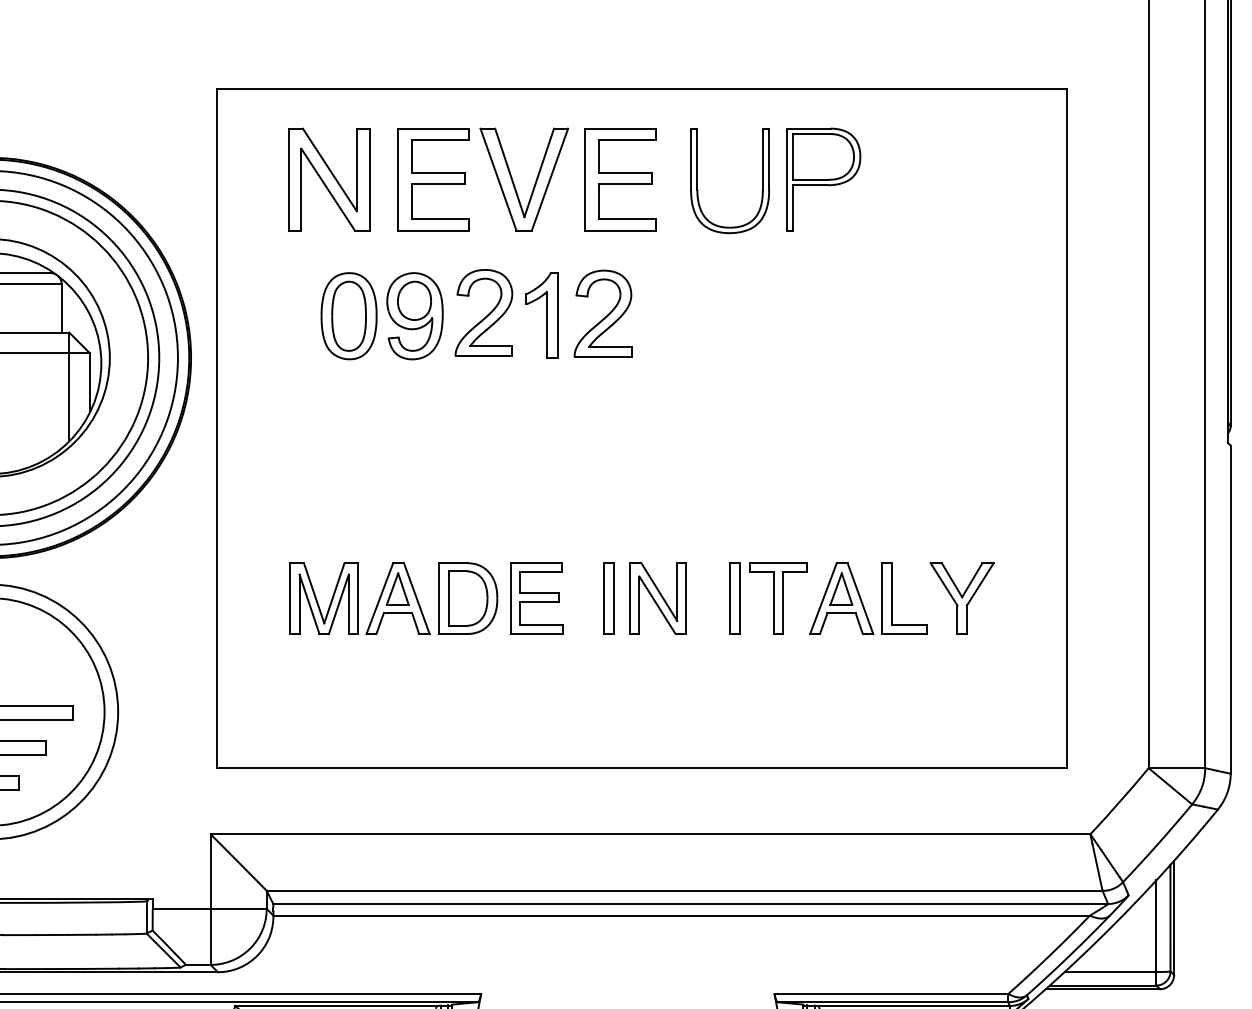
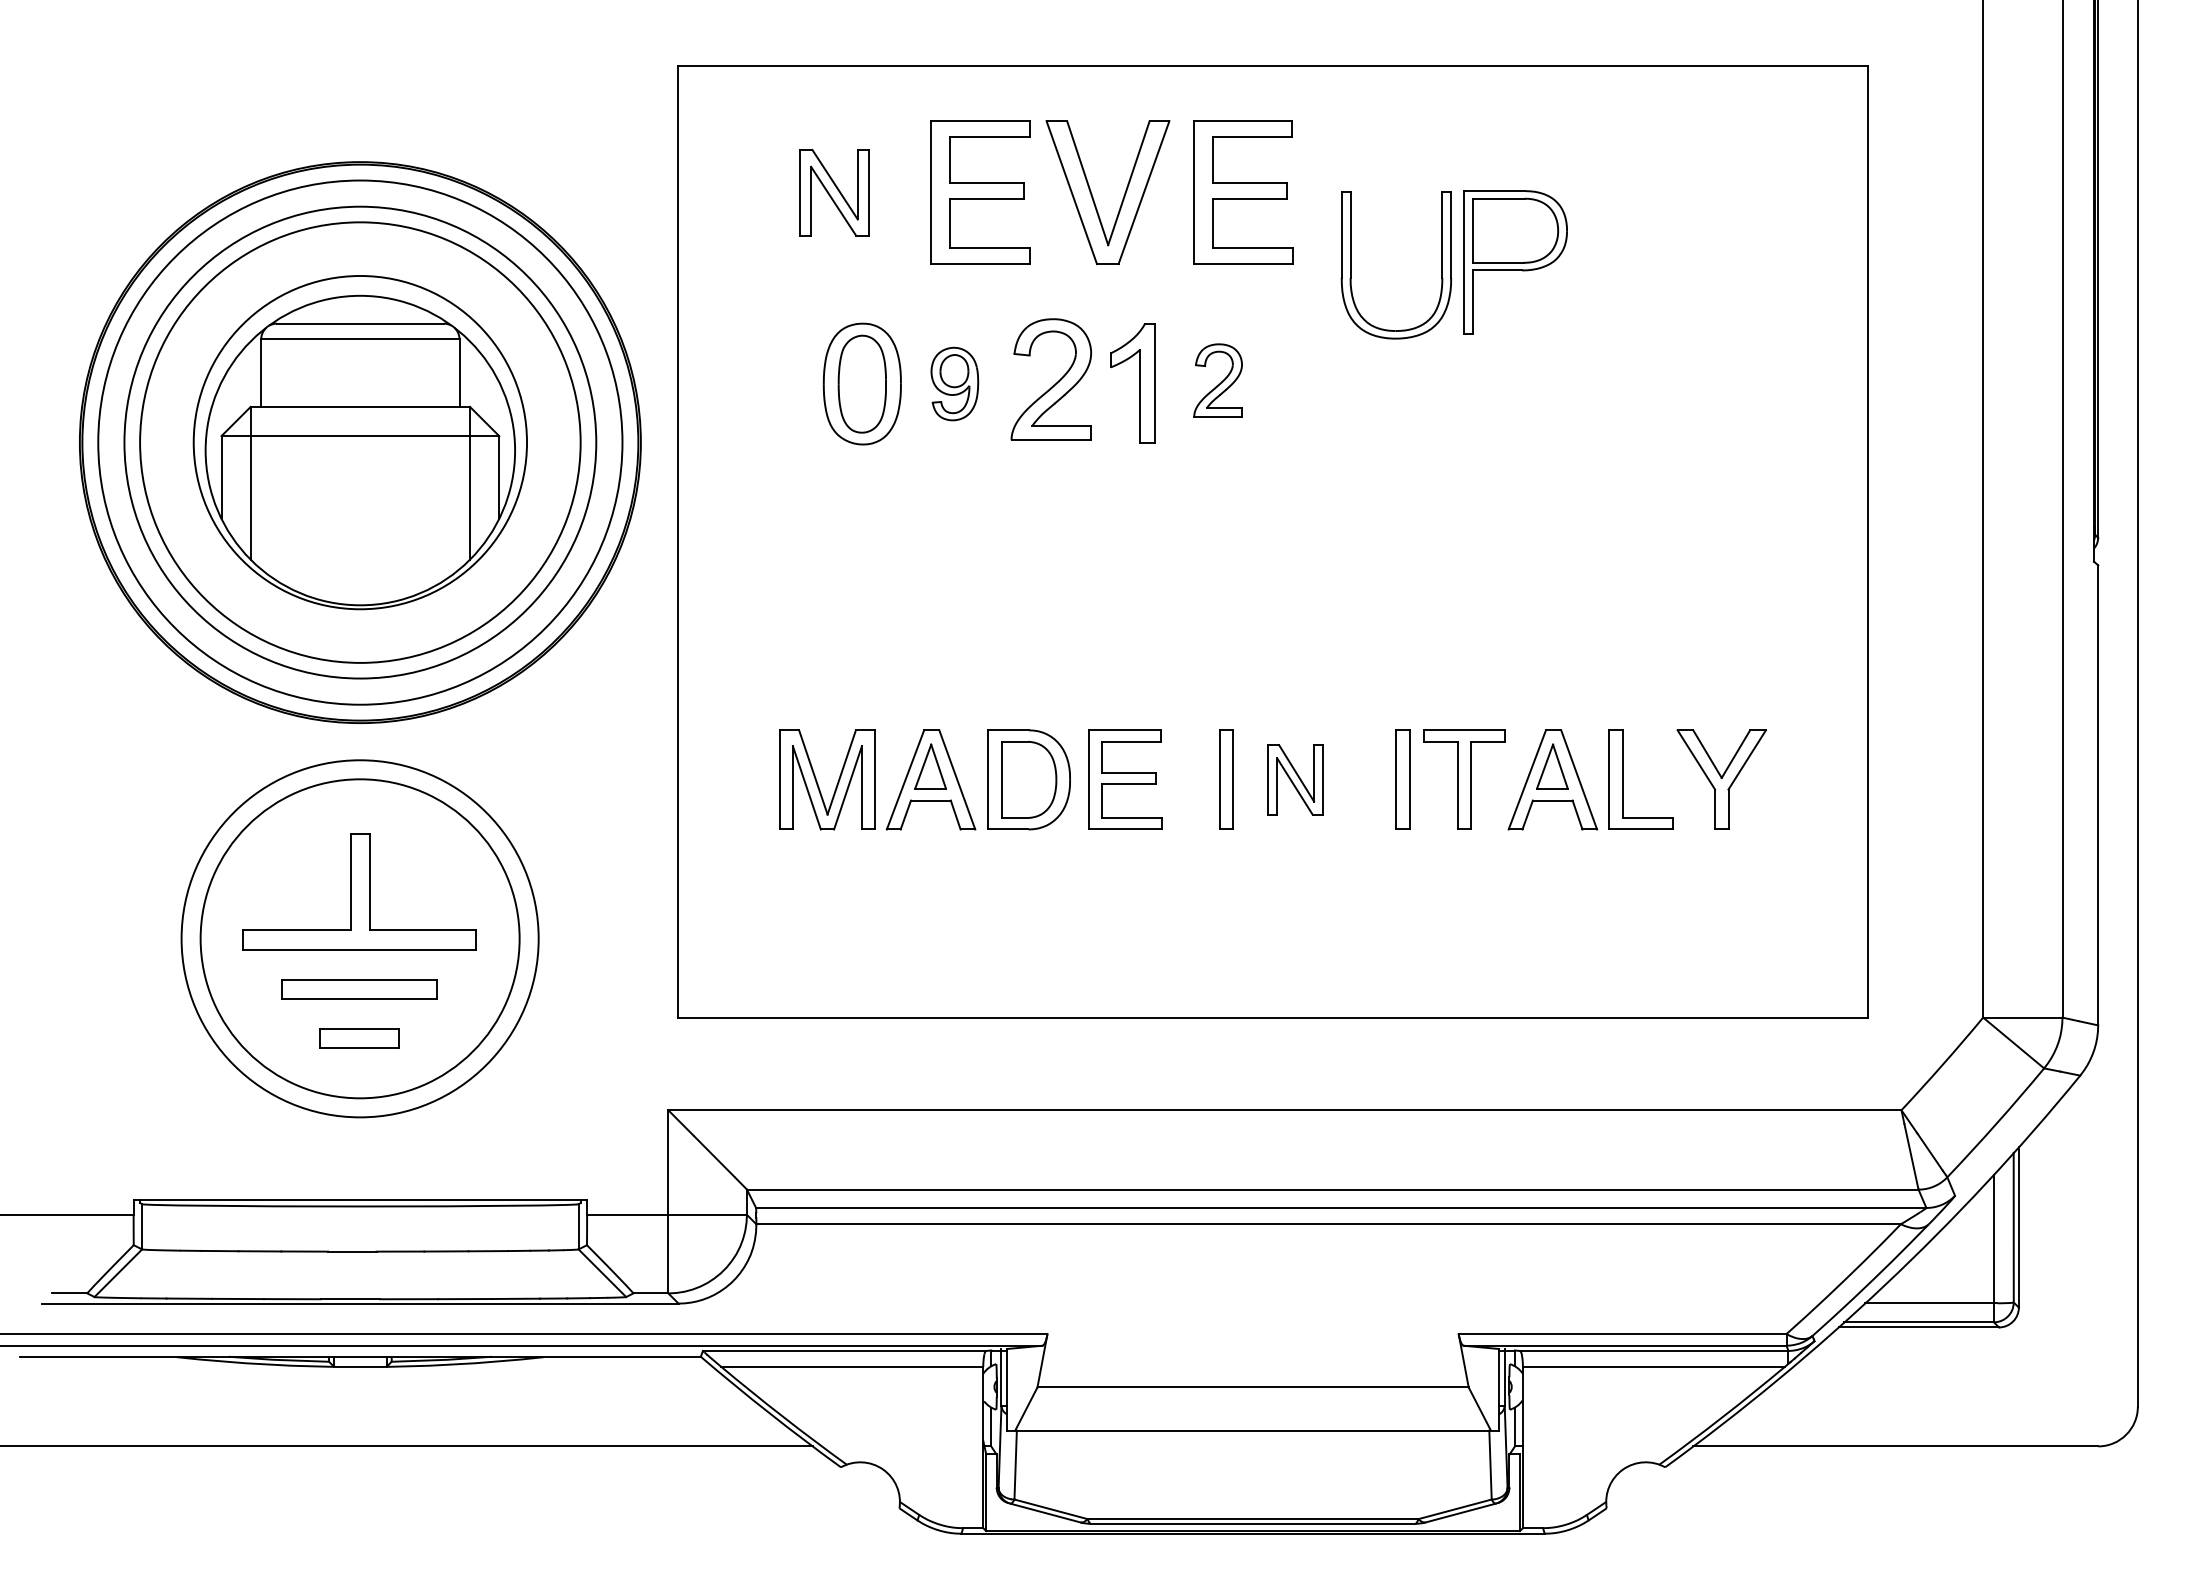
part: (329, 179) -> (834, 192), size x0.6
part: (823, 179) -> (1515, 262), moved
part: (698, 180) -> (1351, 265), moved
part: (602, 313) -> (1217, 380), size x0.6
part: (414, 315) -> (954, 383), size x0.6
part: (658, 598) -> (1295, 779), size x0.7

